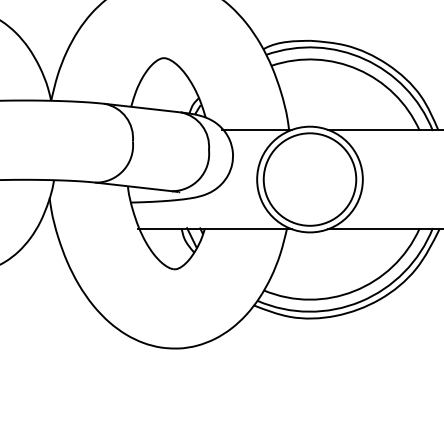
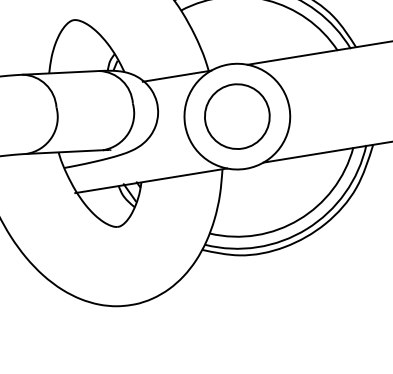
circle: (309, 179) -> (236, 116), size x0.7

